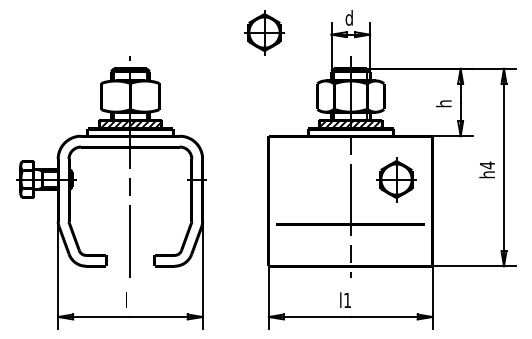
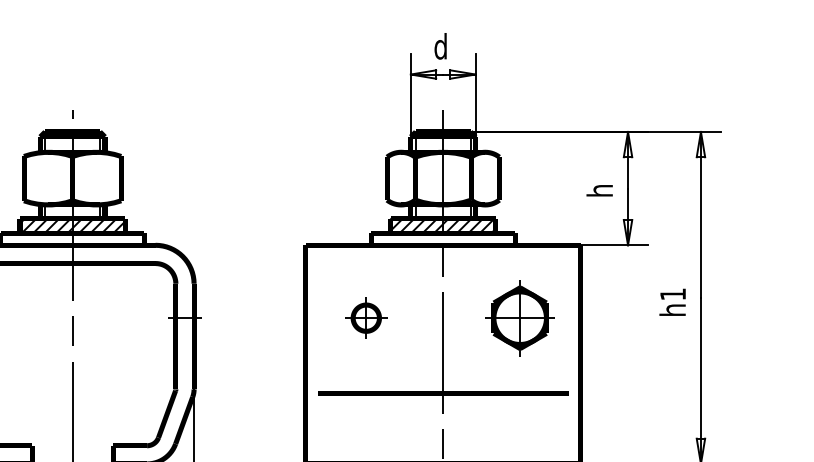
part: (264, 32) -> (298, 70), removed
text: (487, 165) -> (673, 294), h4 -> h1
part: (304, 179) -> (365, 318), added

